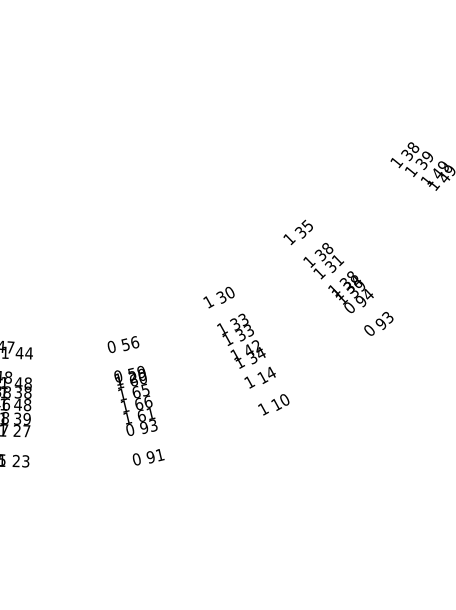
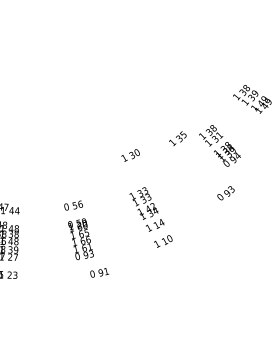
text: (337, 277) -> (219, 145), moved
text: (218, 297) -> (130, 155), moved
text: (148, 456) -> (99, 272), moved

